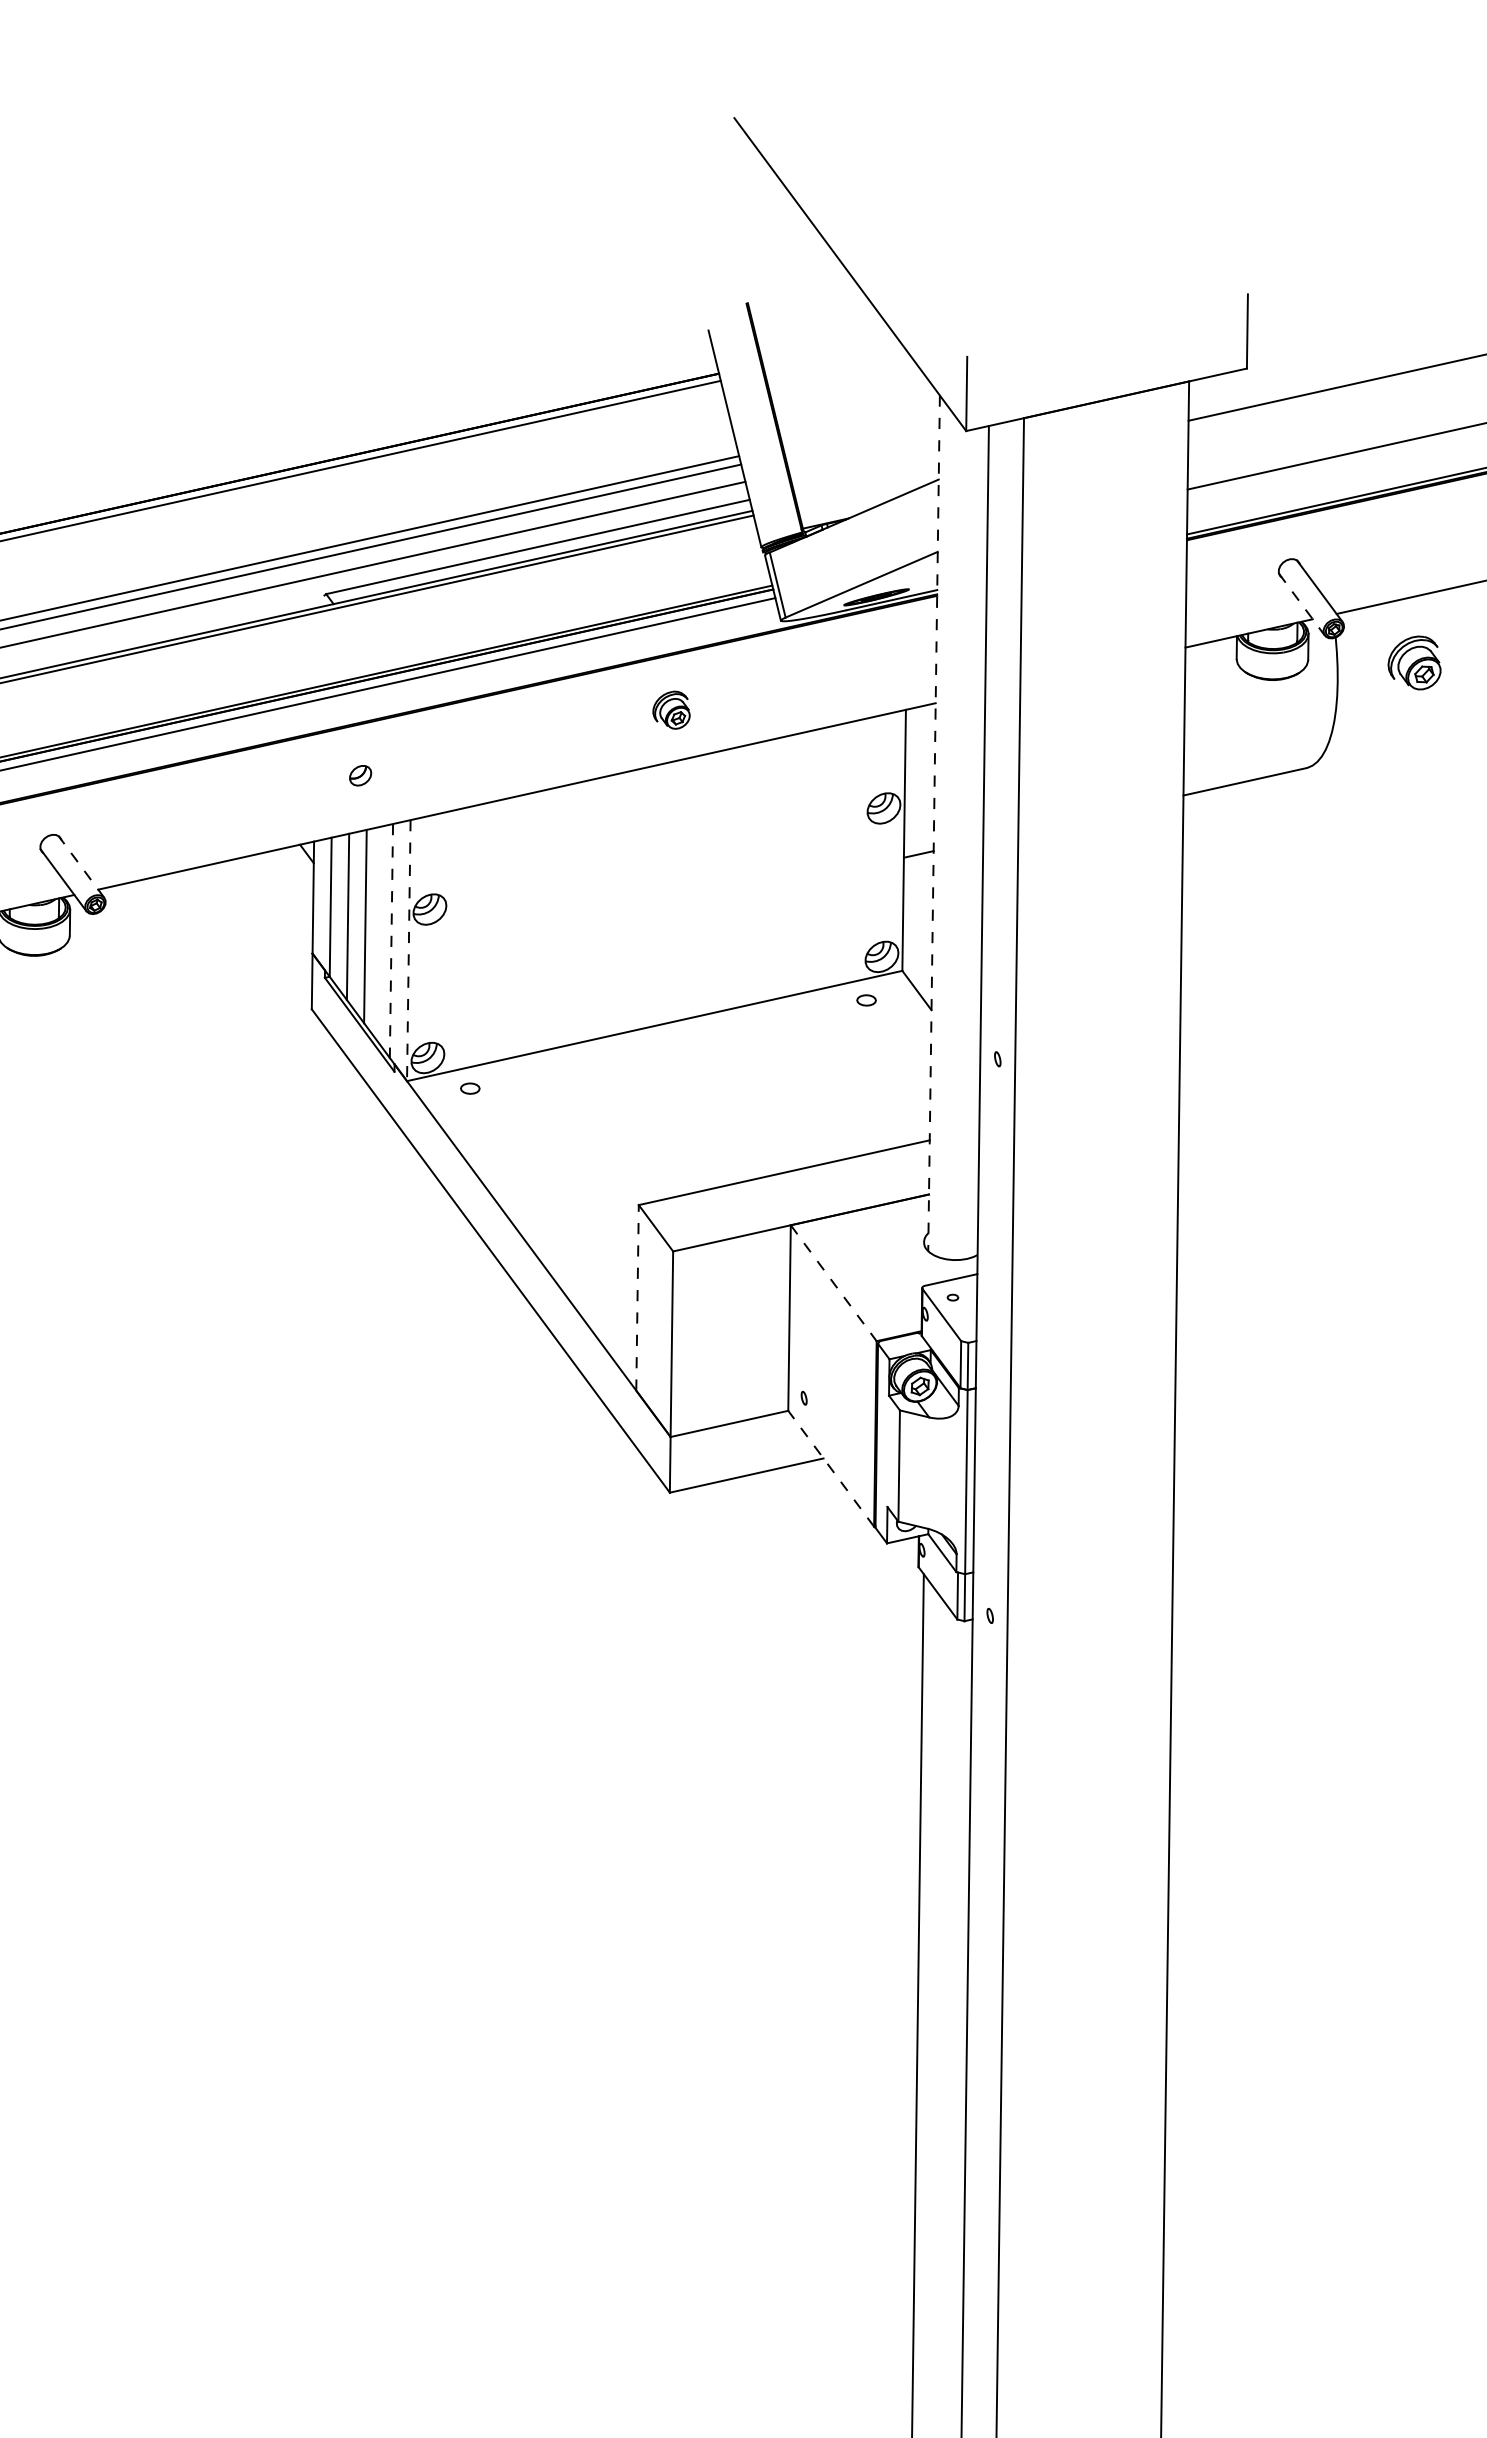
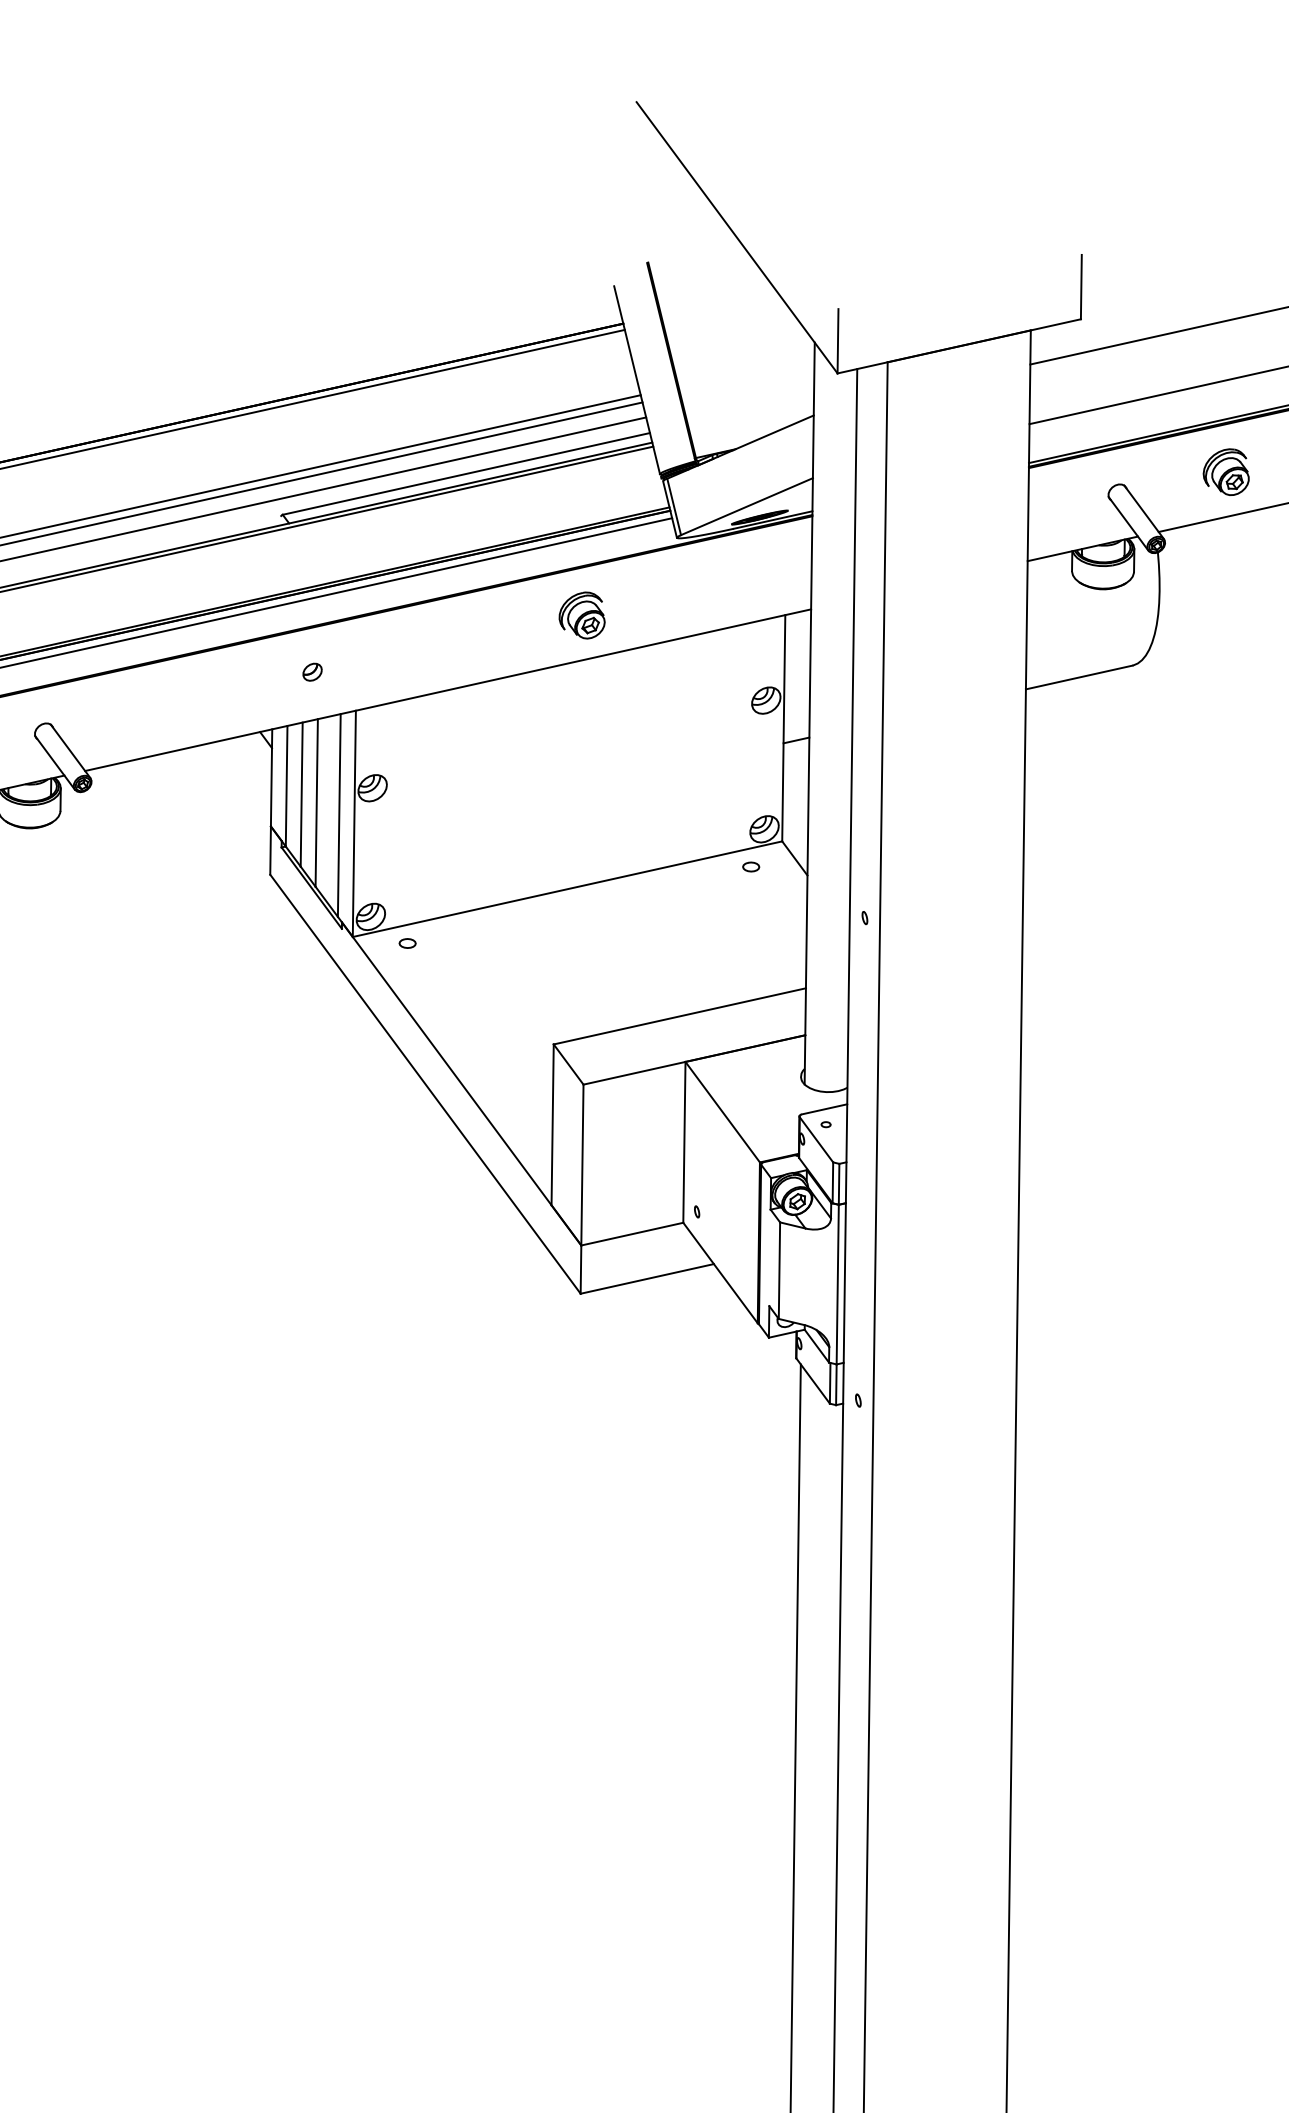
line: (1301, 604) -> (1128, 523), dashed -> solid
part: (1414, 662) -> (1226, 471), moved
part: (671, 709) -> (582, 614), size x1.43
line: (934, 823) -> (810, 713), dashed -> solid
line: (81, 867) -> (70, 751), dashed -> solid
line: (391, 941) -> (339, 815), dashed -> solid
line: (408, 950) -> (354, 823), dashed -> solid
line: (834, 1283) -> (723, 1112), dashed -> solid
line: (637, 1297) -> (552, 1124), dashed -> solid
line: (830, 1468) -> (719, 1272), dashed -> solid

